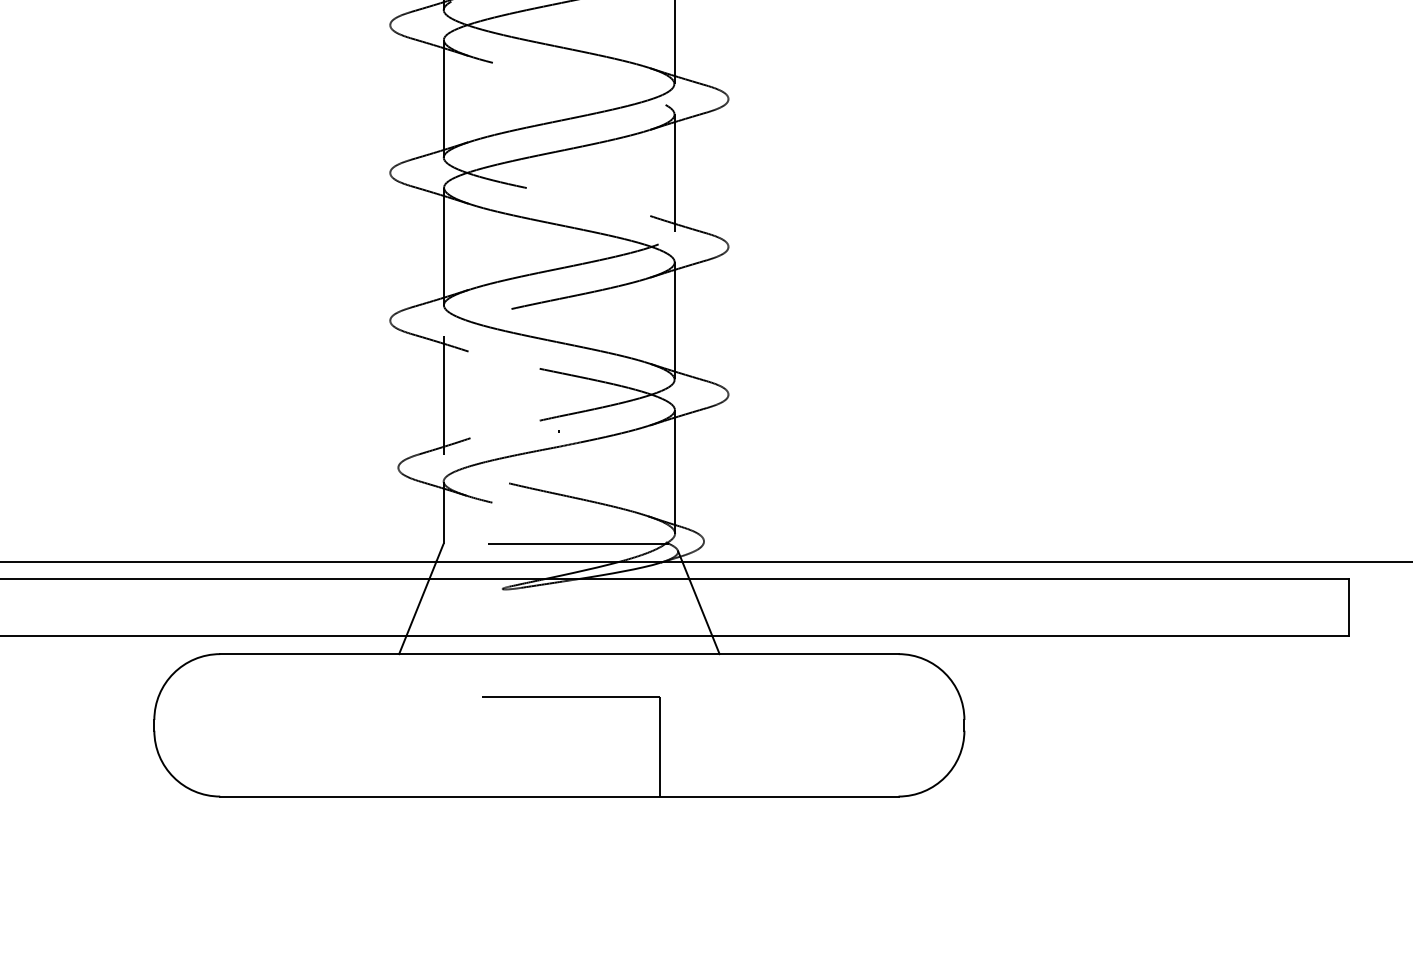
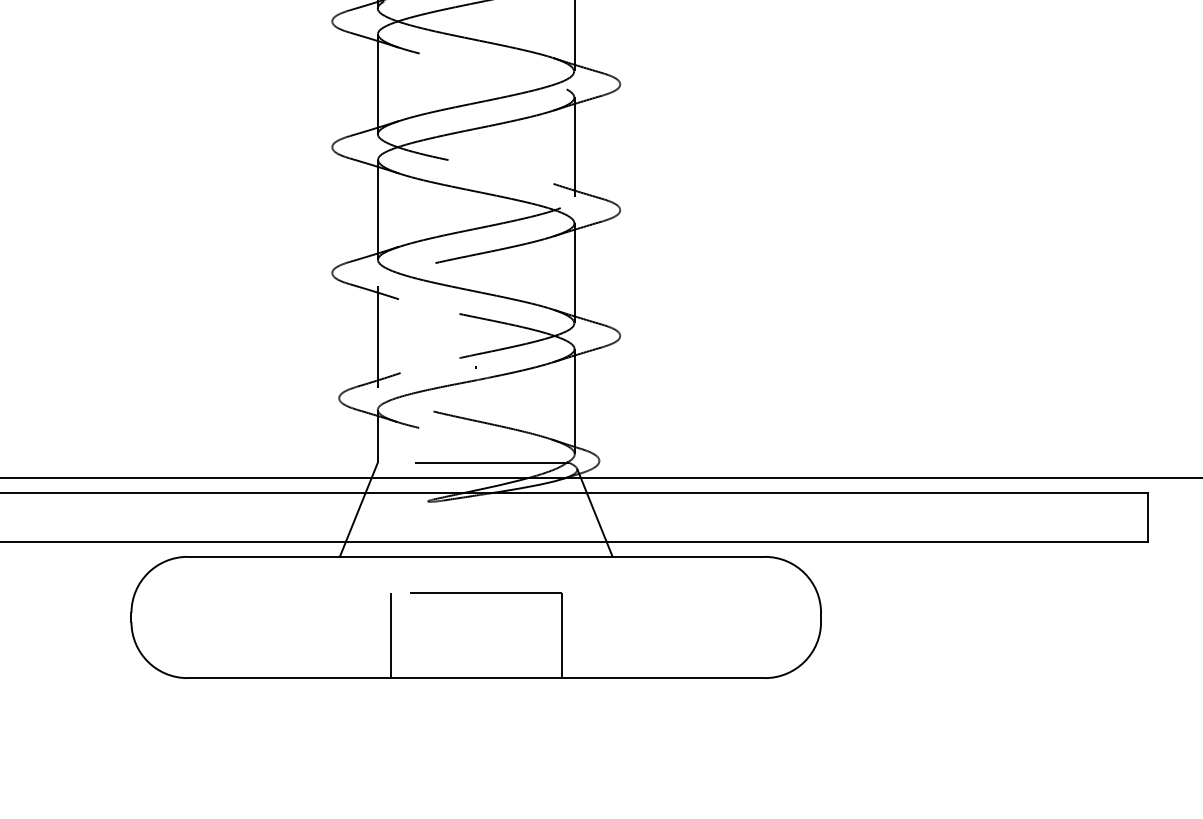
line: (458, 746) -> (390, 635), added

